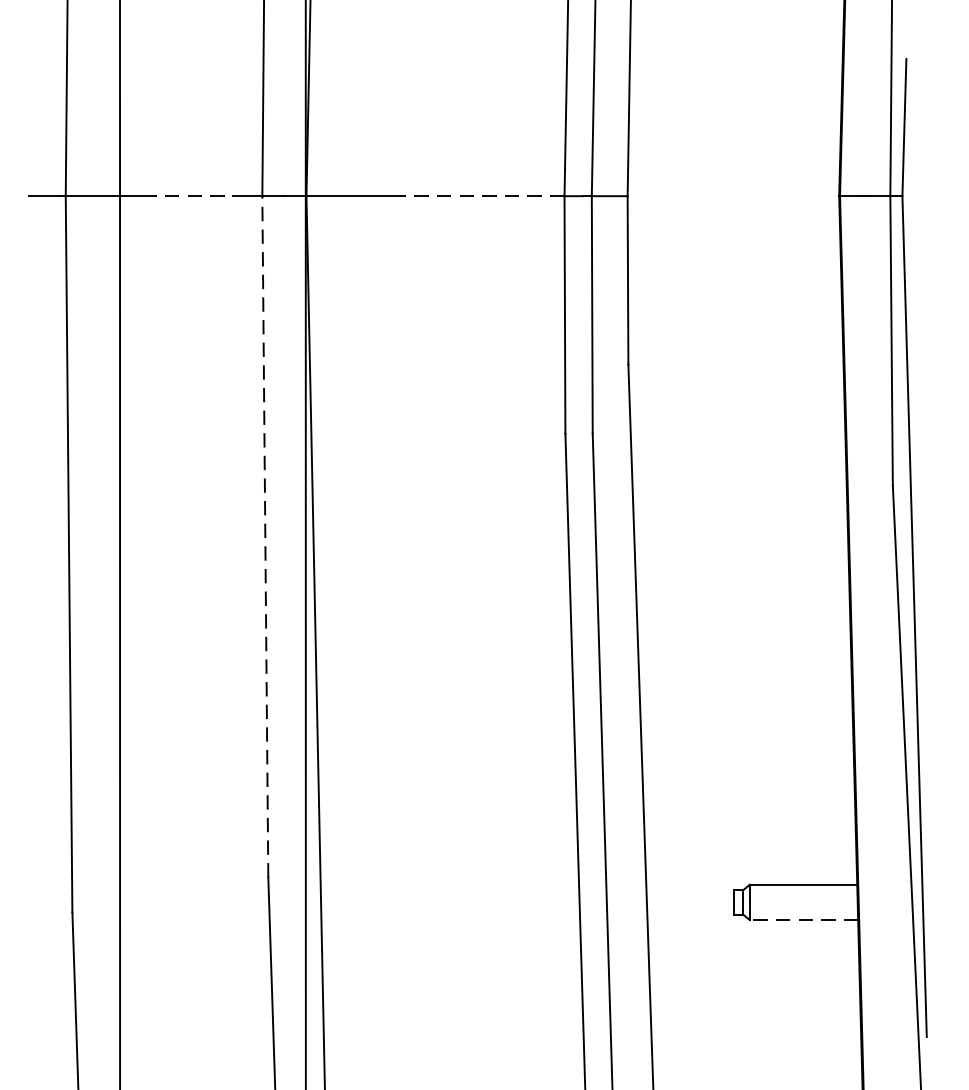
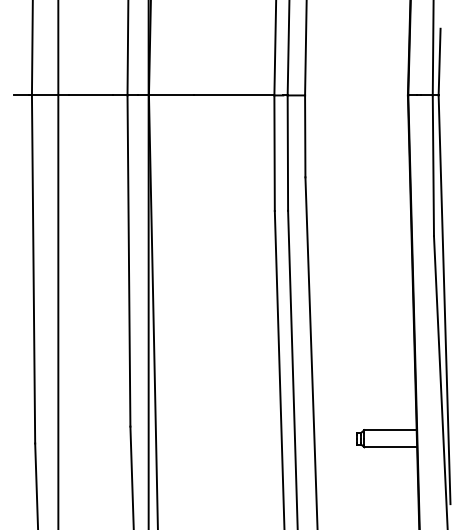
line: (188, 196) -> (91, 95), dashed -> solid
line: (480, 196) -> (233, 95), dashed -> solid
line: (264, 537) -> (128, 261), dashed -> solid
line: (803, 920) -> (390, 447), dashed -> solid

